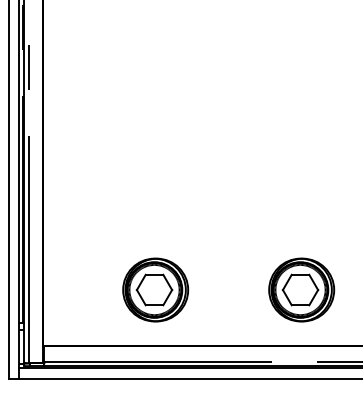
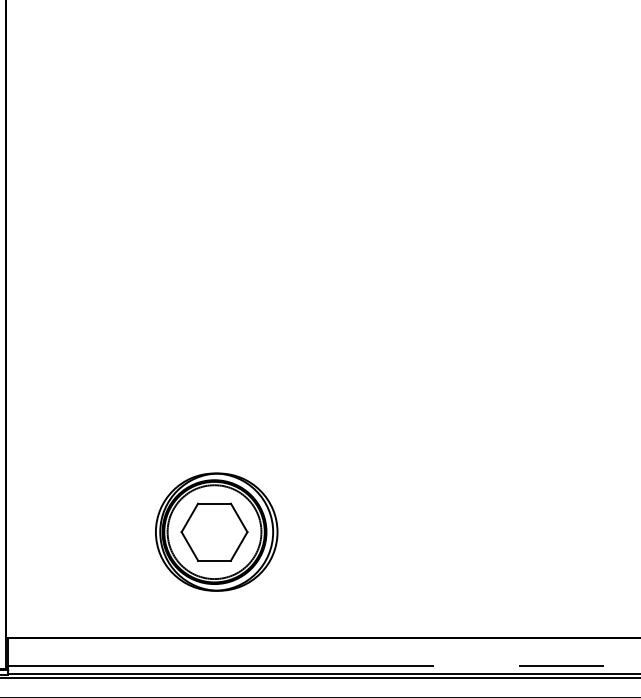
part: (301, 289) -> (489, 531), removed

